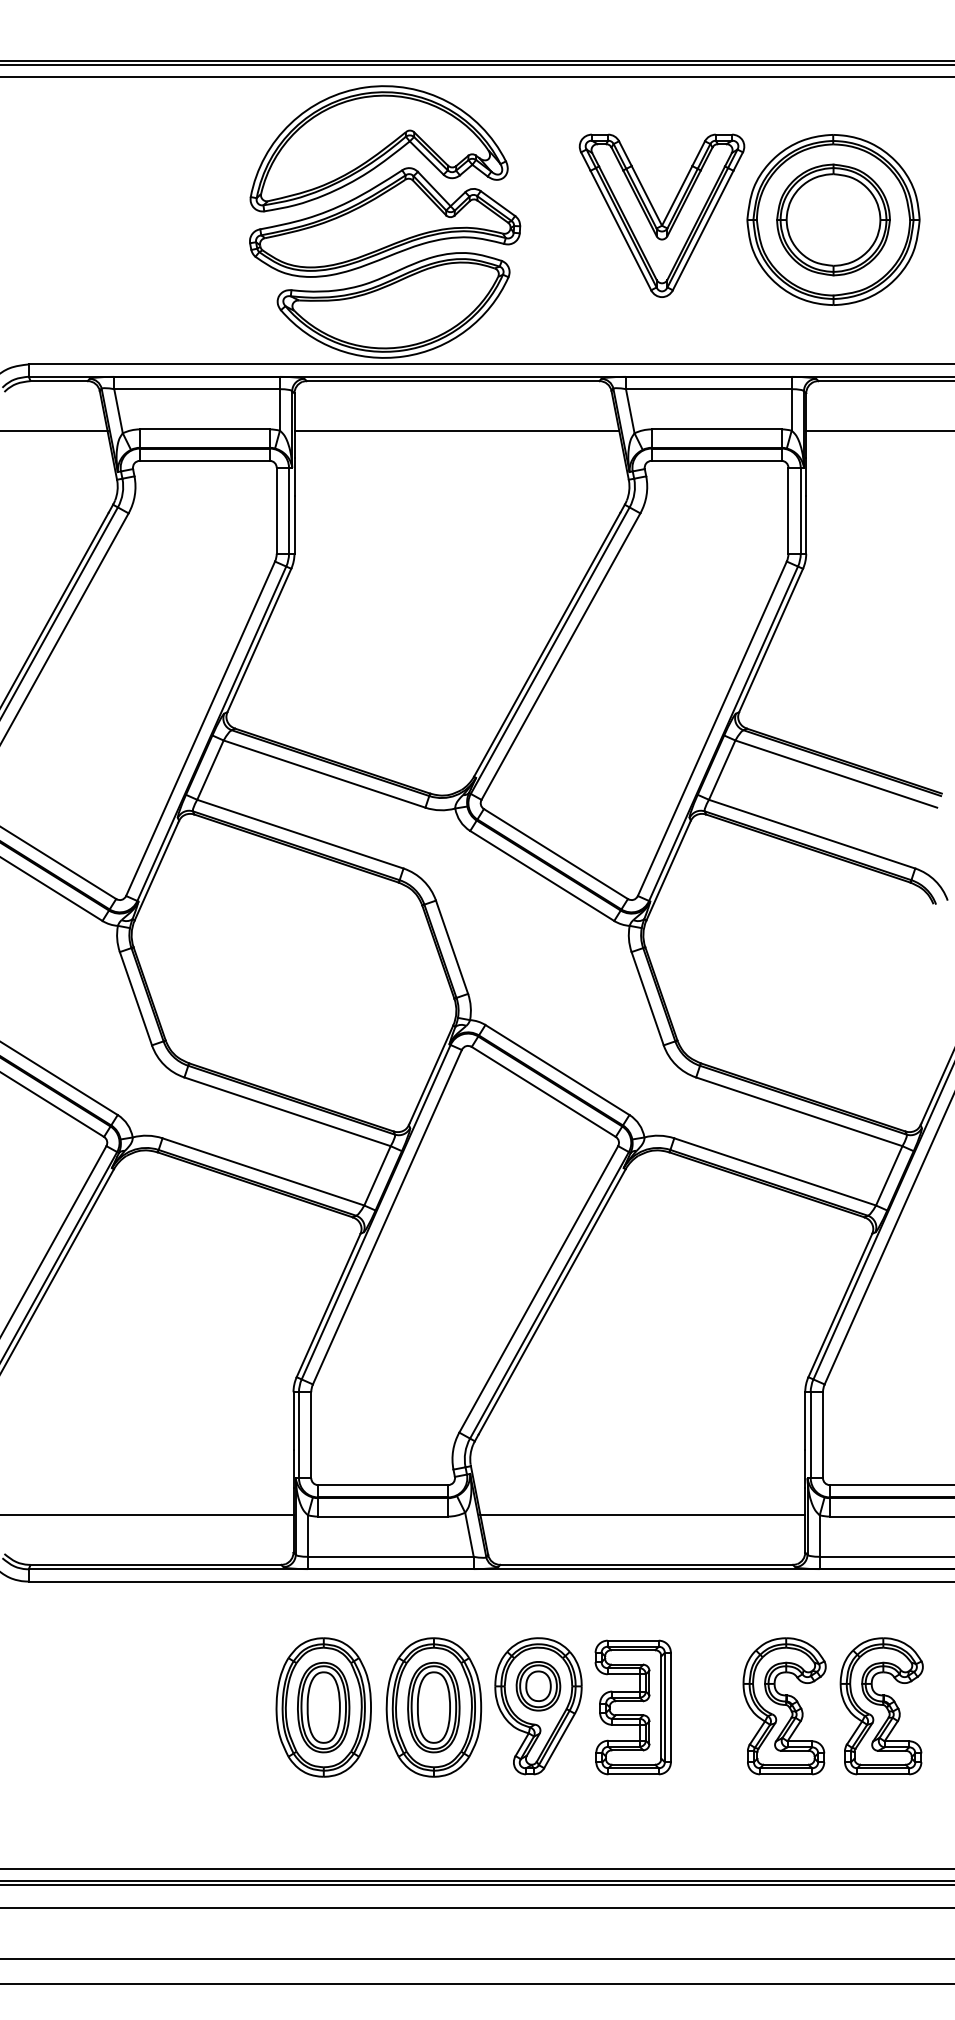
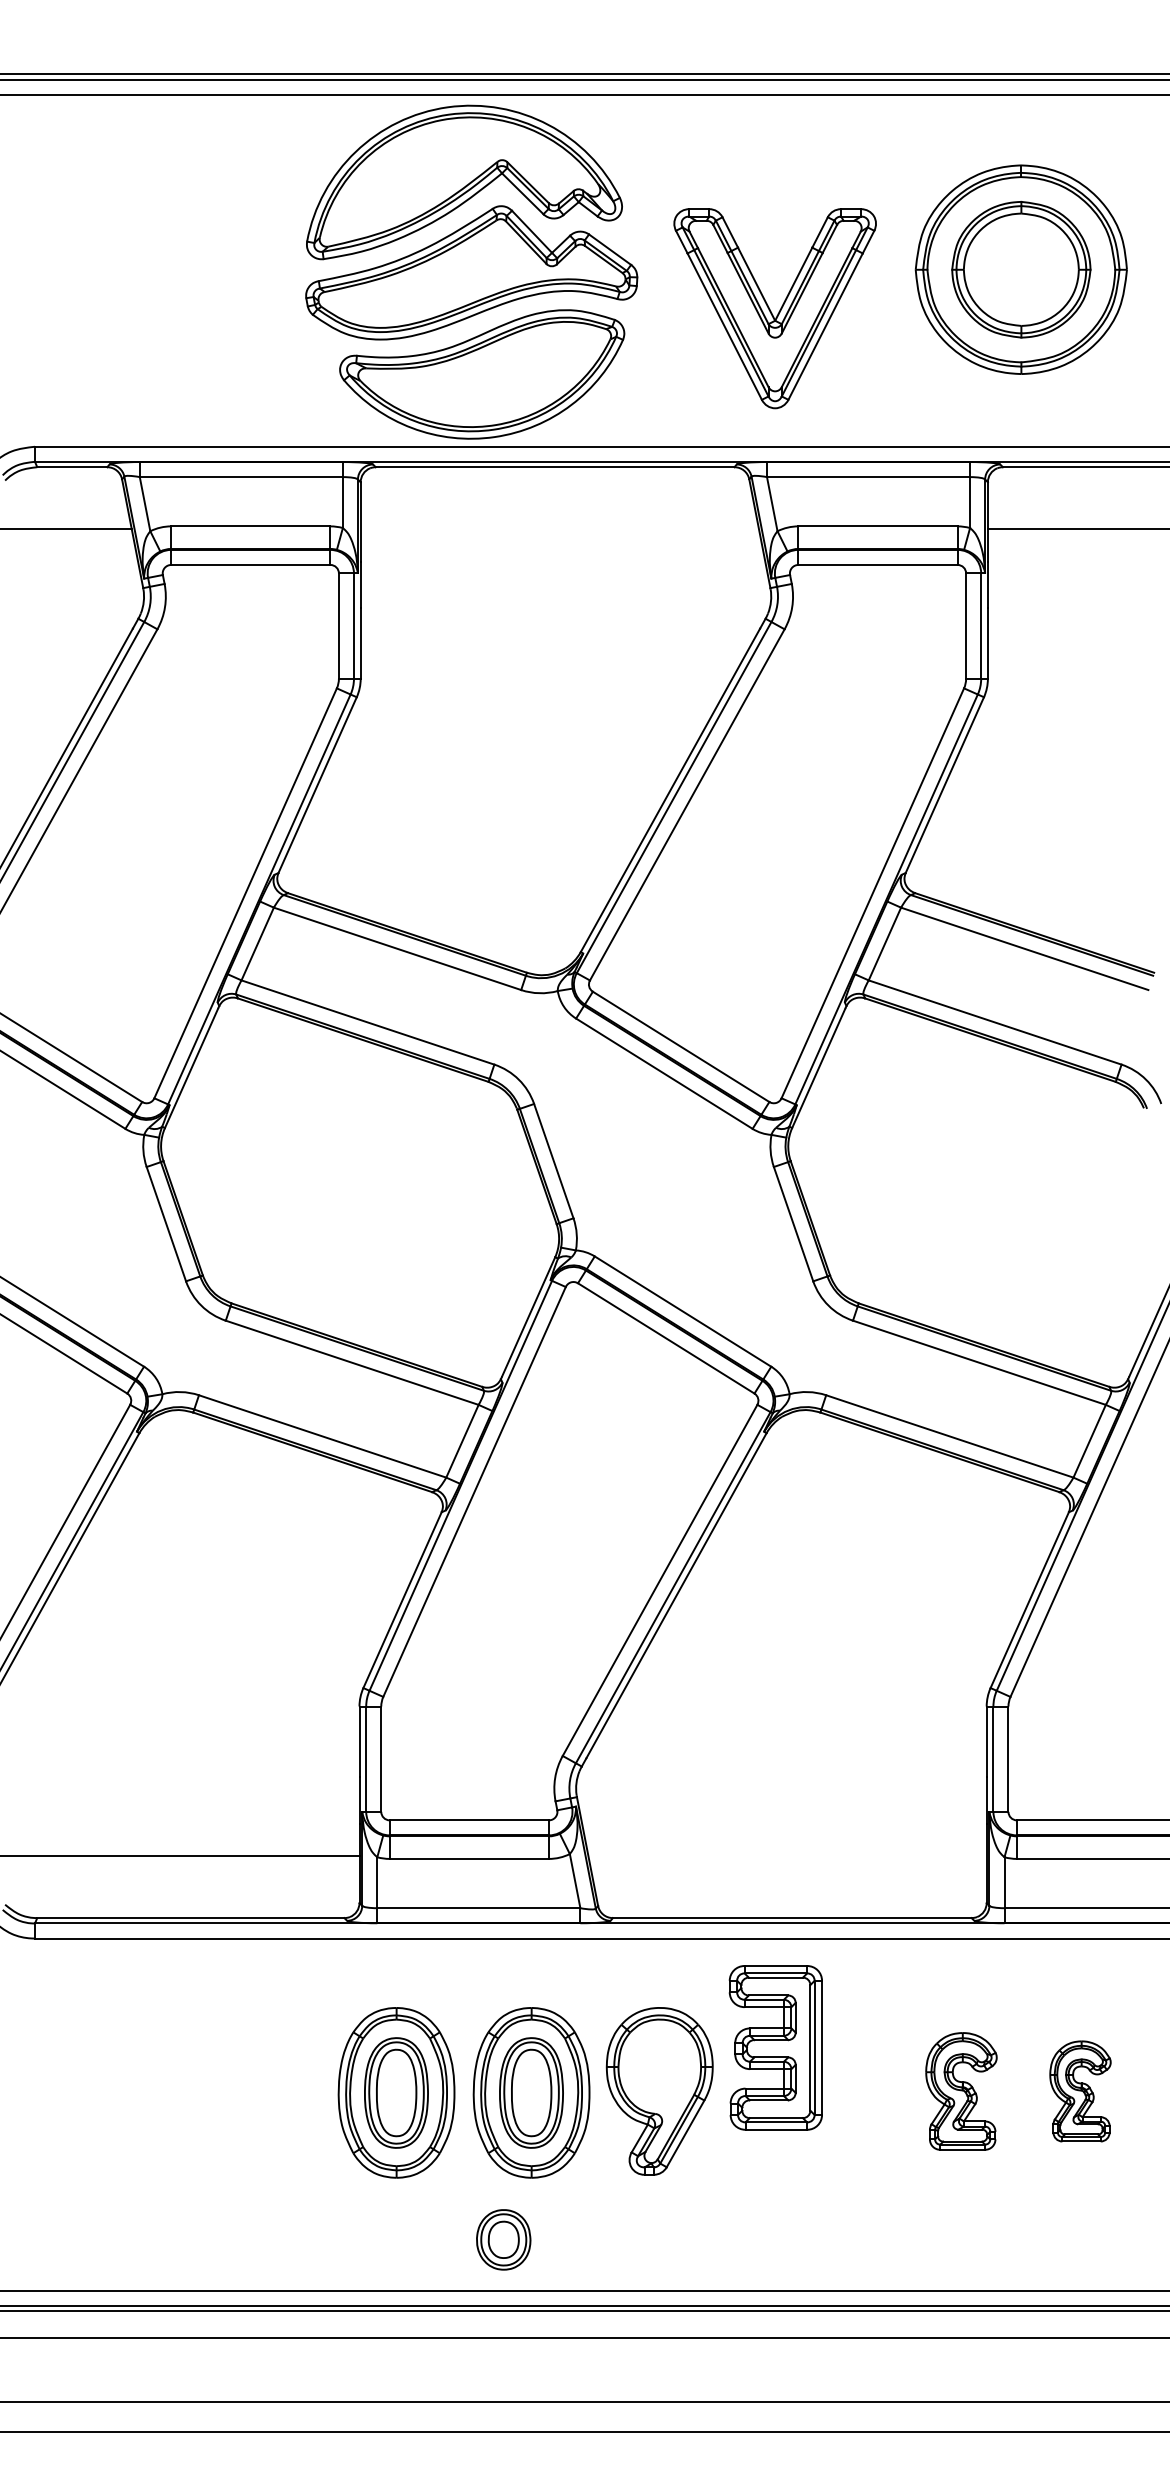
part: (661, 215) -> (774, 308), moved
line: (456, 431) -> (559, 528), removed
line: (642, 1514) -> (787, 1856), removed
part: (538, 1685) -> (503, 2239), moved
part: (784, 1706) -> (961, 2091), size x0.7
part: (881, 1706) -> (1080, 2091), size x0.6
part: (632, 1707) -> (775, 2047), moved

